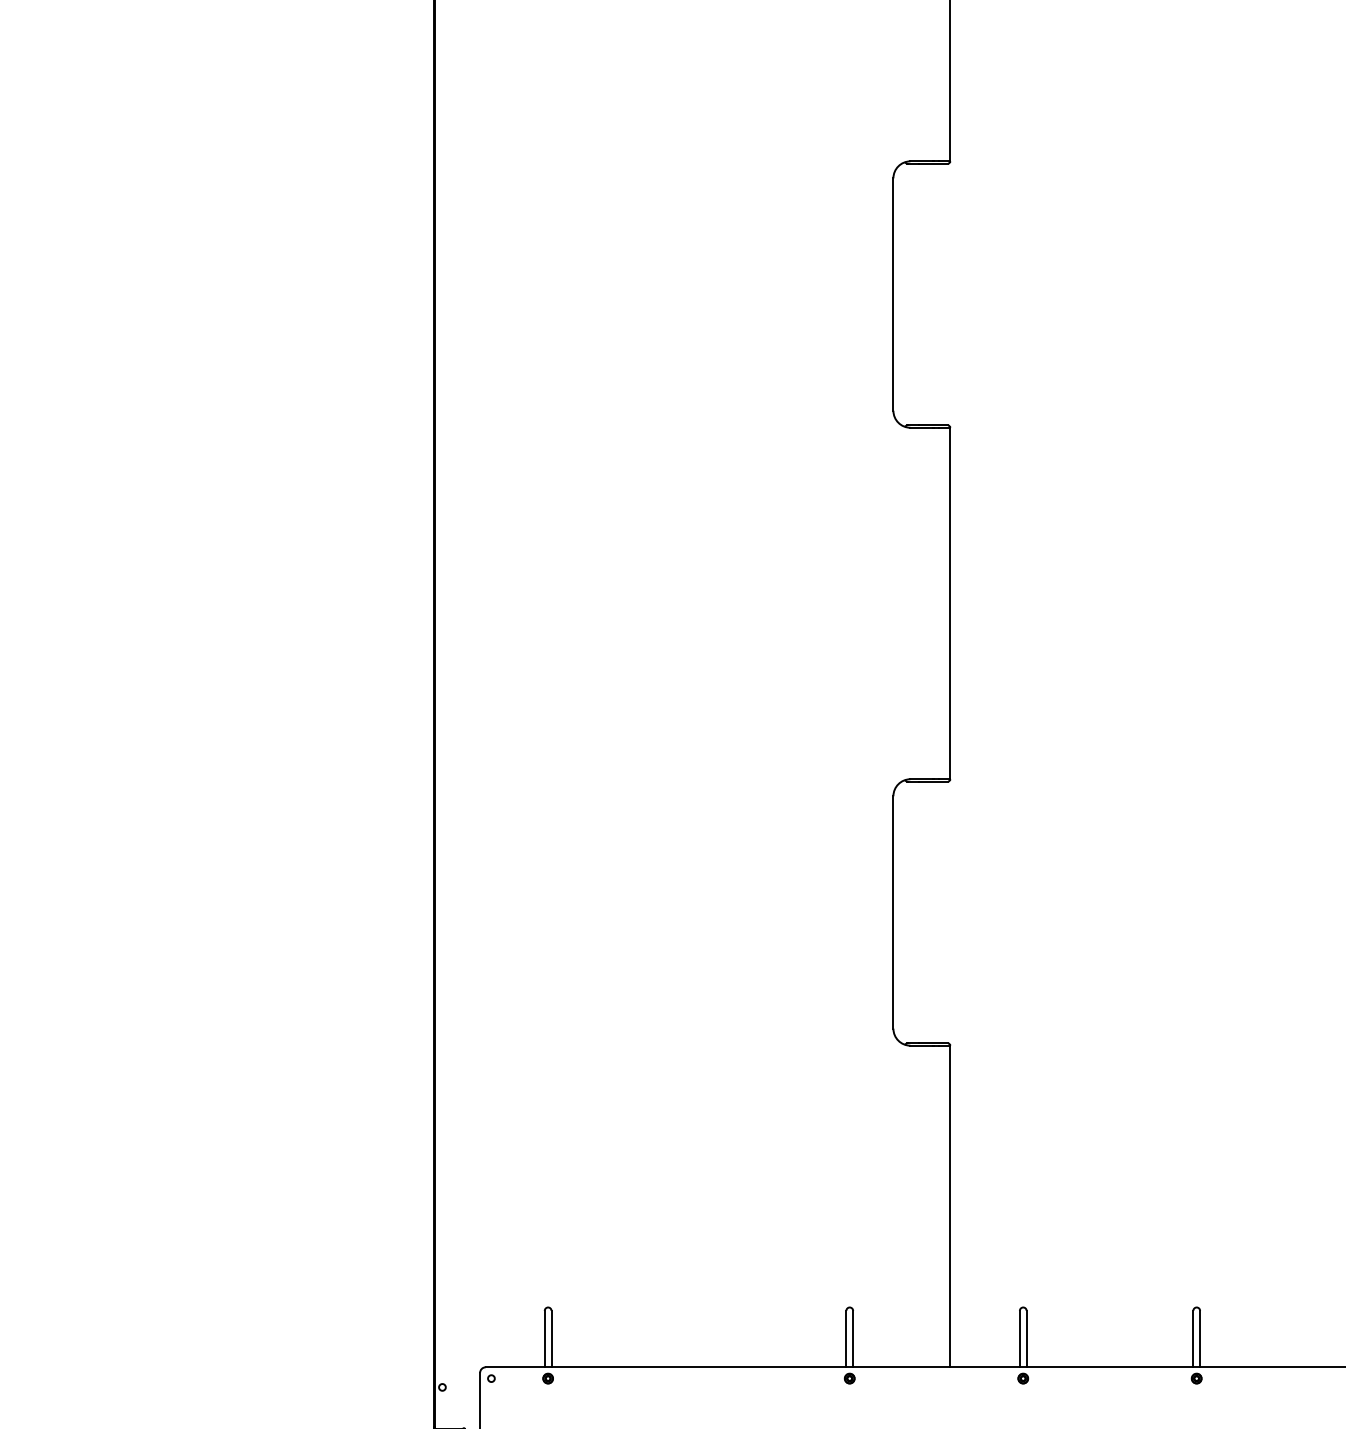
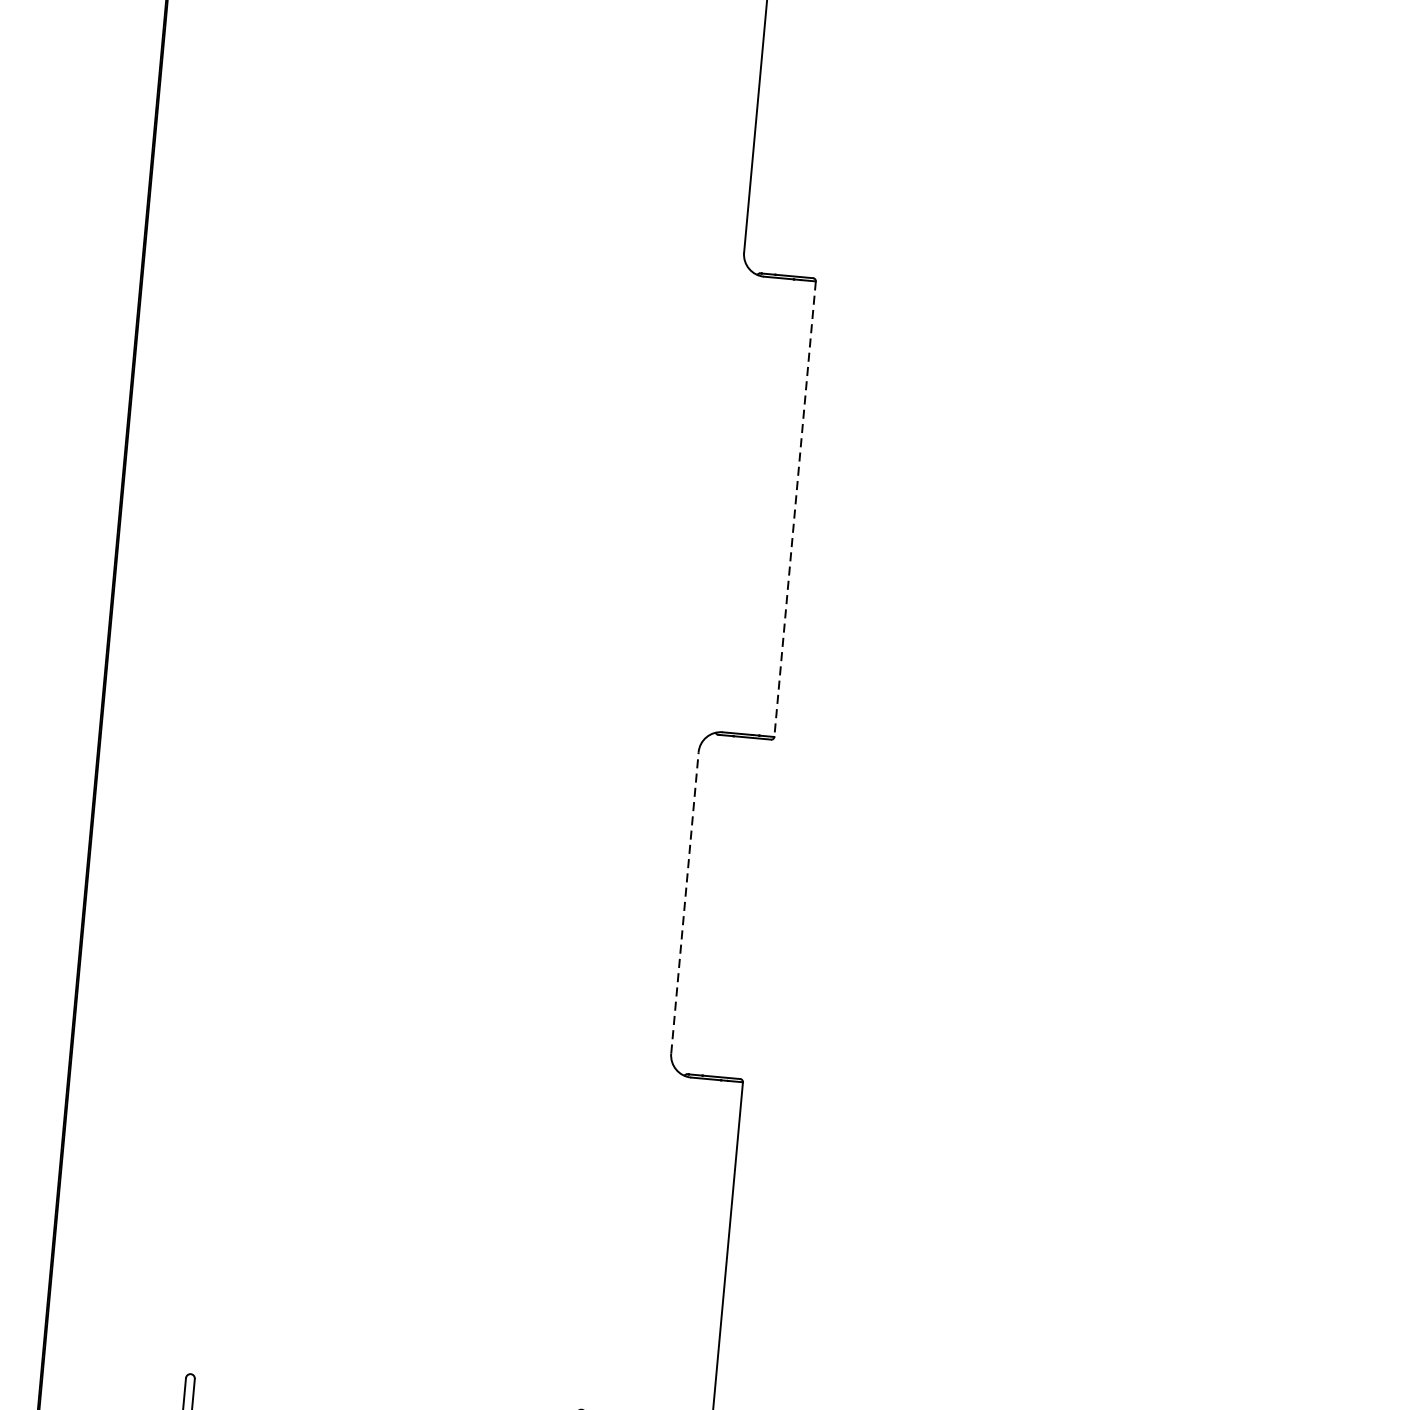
line: (950, 603) -> (795, 509), solid -> dashed
line: (893, 911) -> (685, 901), solid -> dashed

